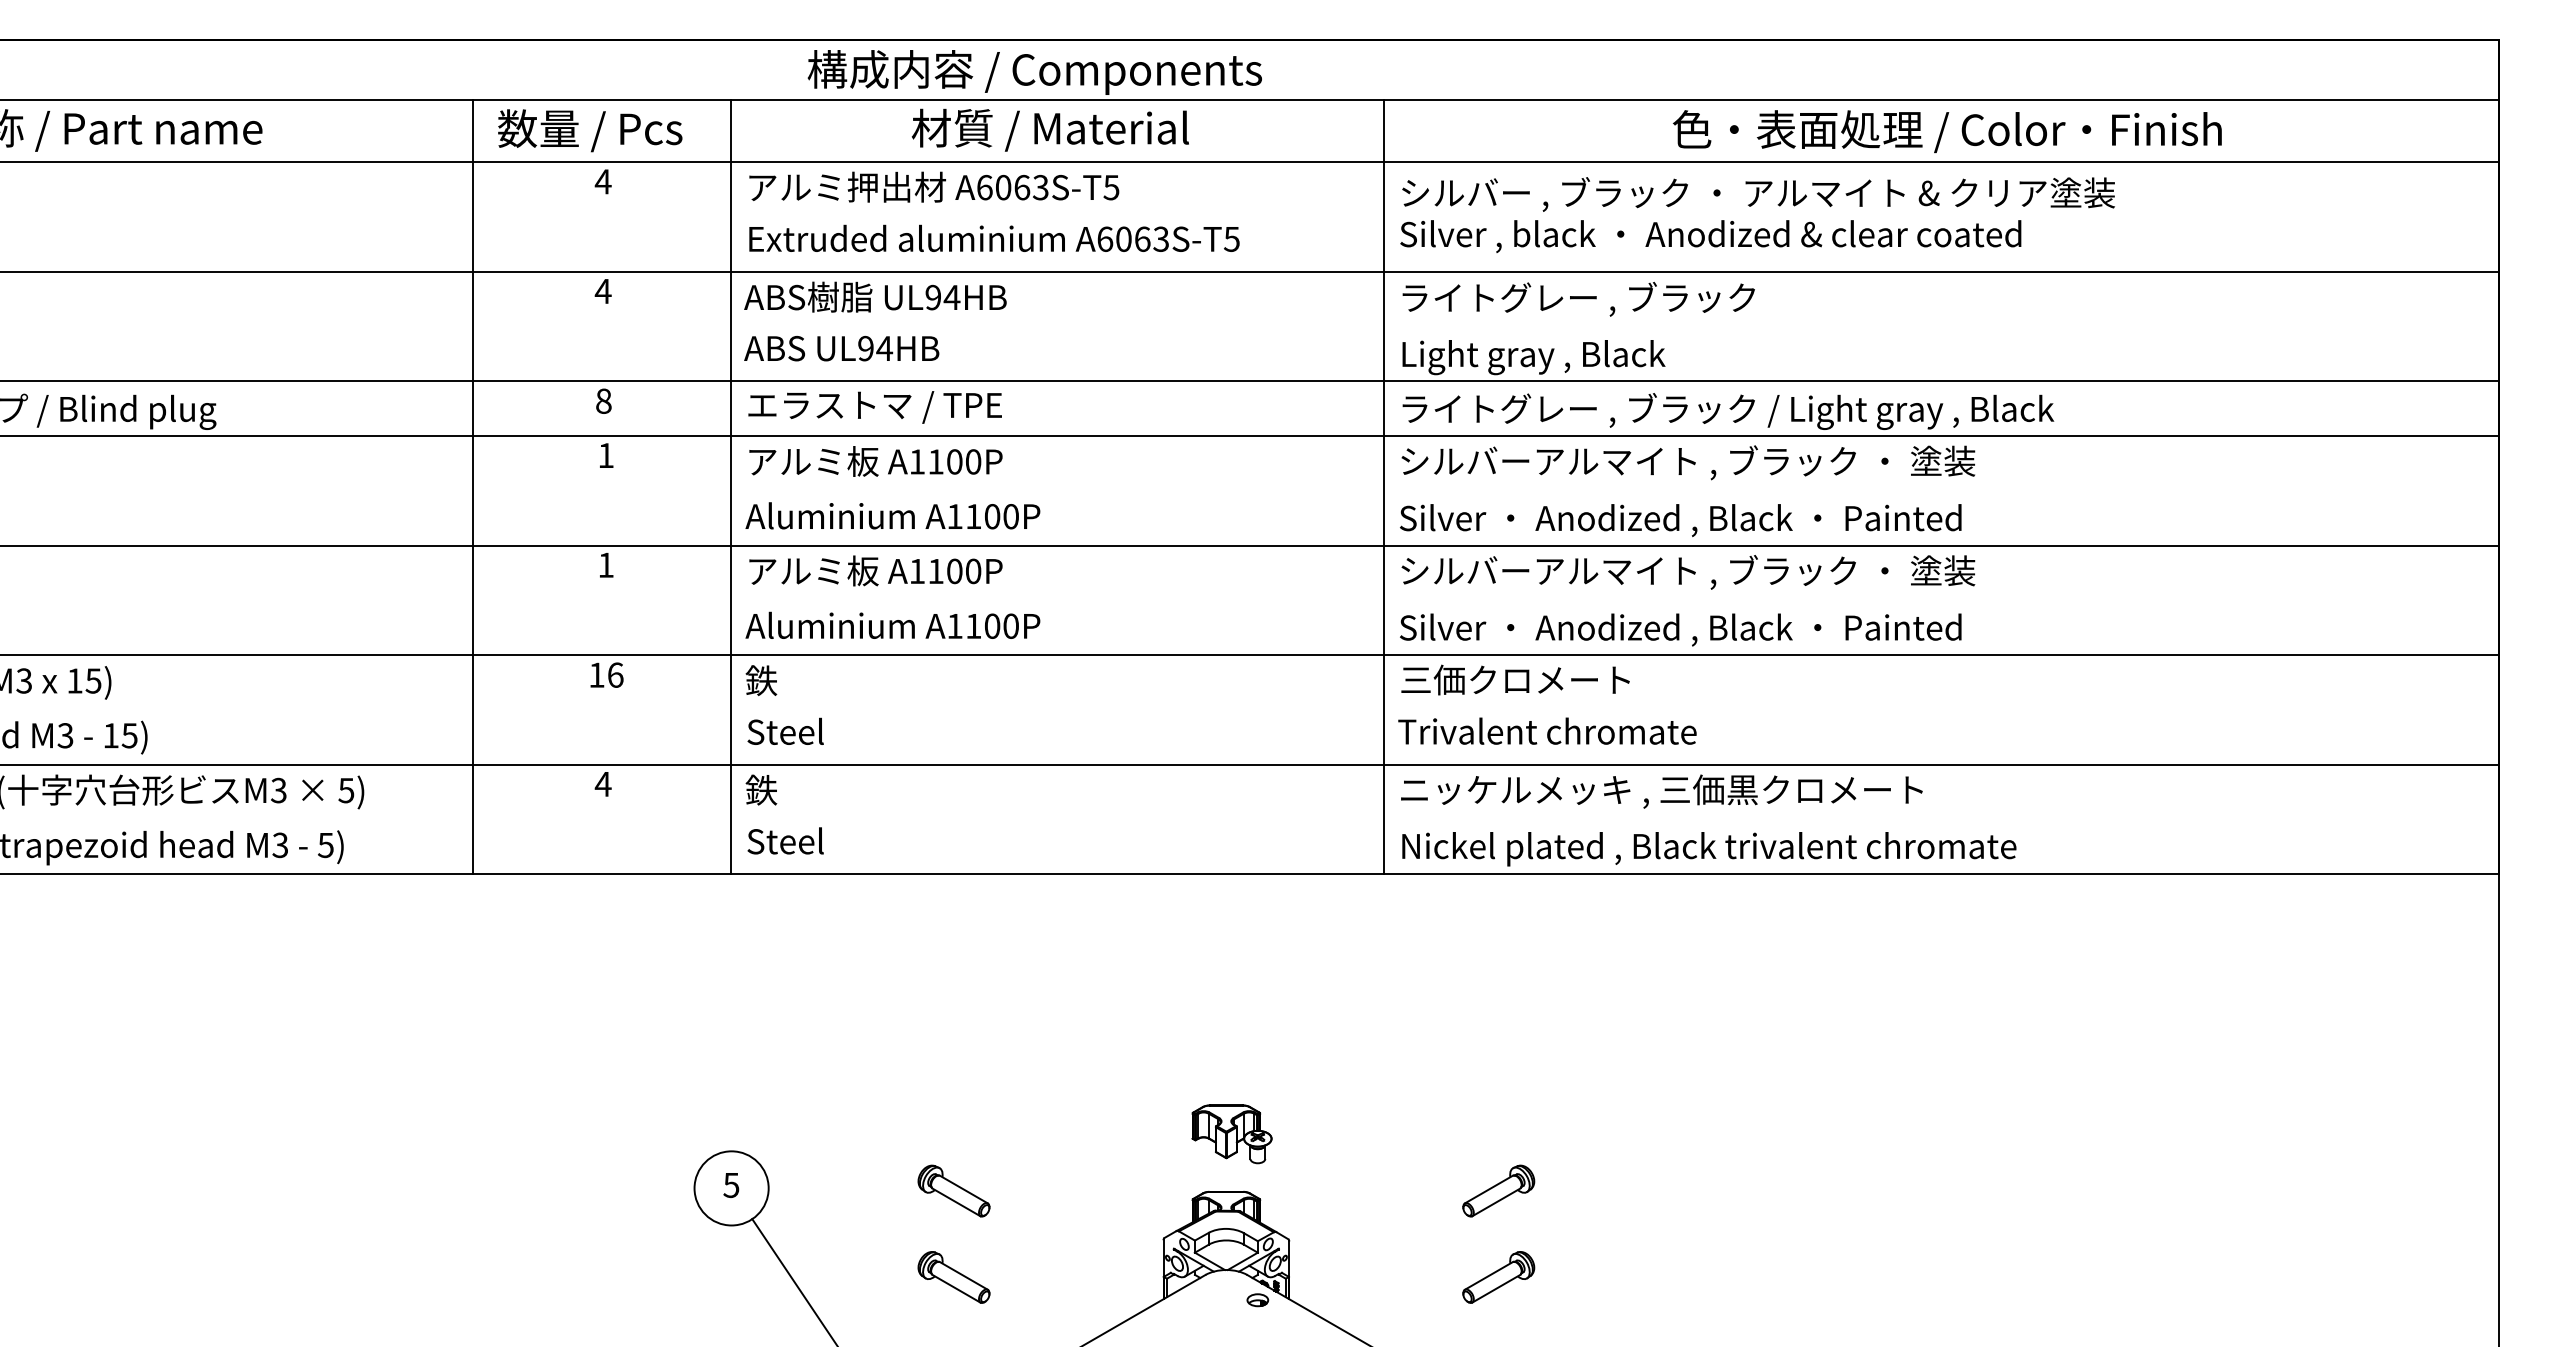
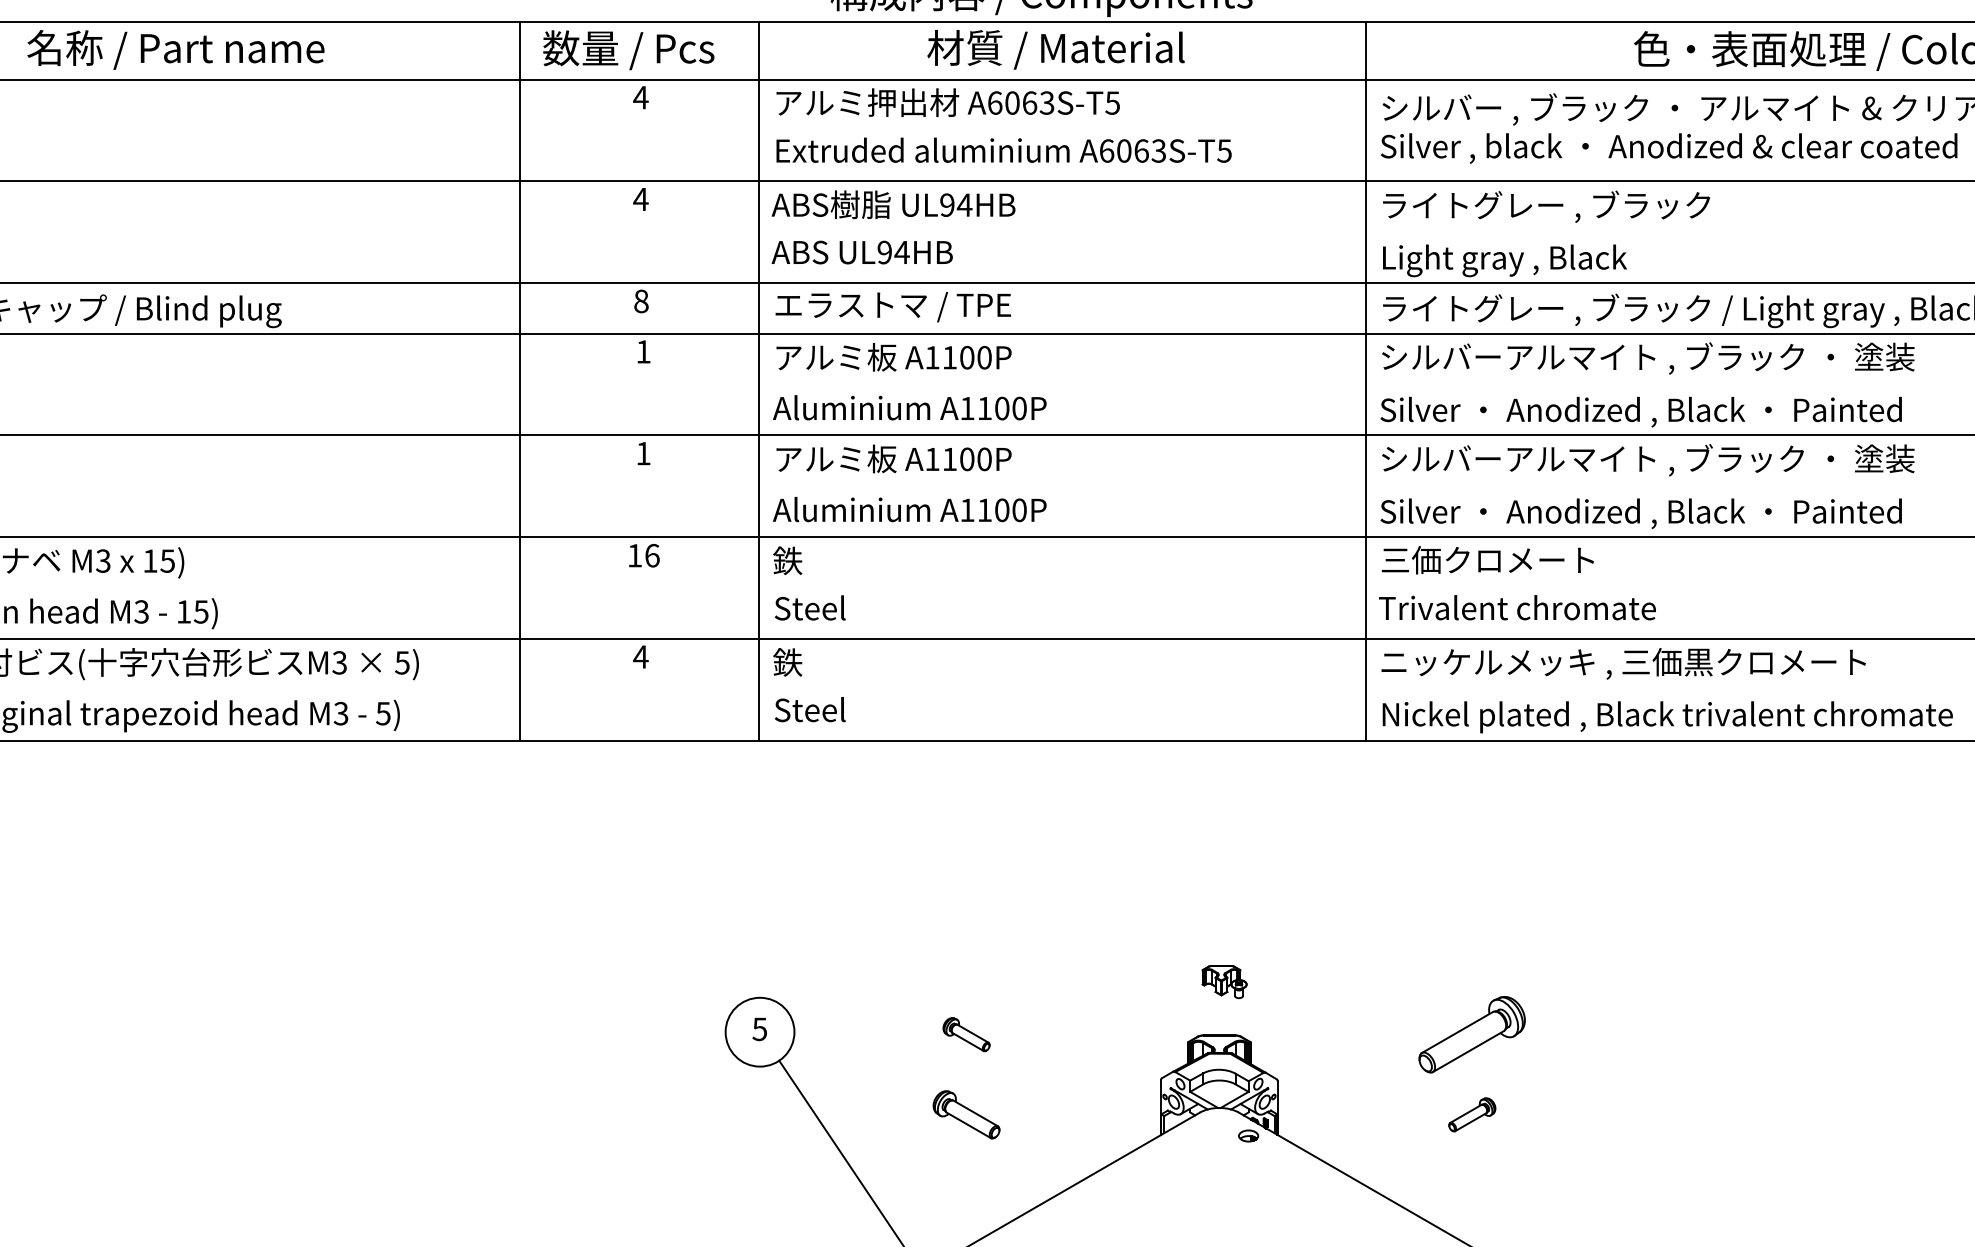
part: (1231, 1134) -> (1224, 982), size x0.6
part: (953, 1190) -> (966, 1034), size x0.7
part: (1498, 1190) -> (1472, 1034), size x1.6
part: (1498, 1277) -> (1472, 1114), size x0.7

